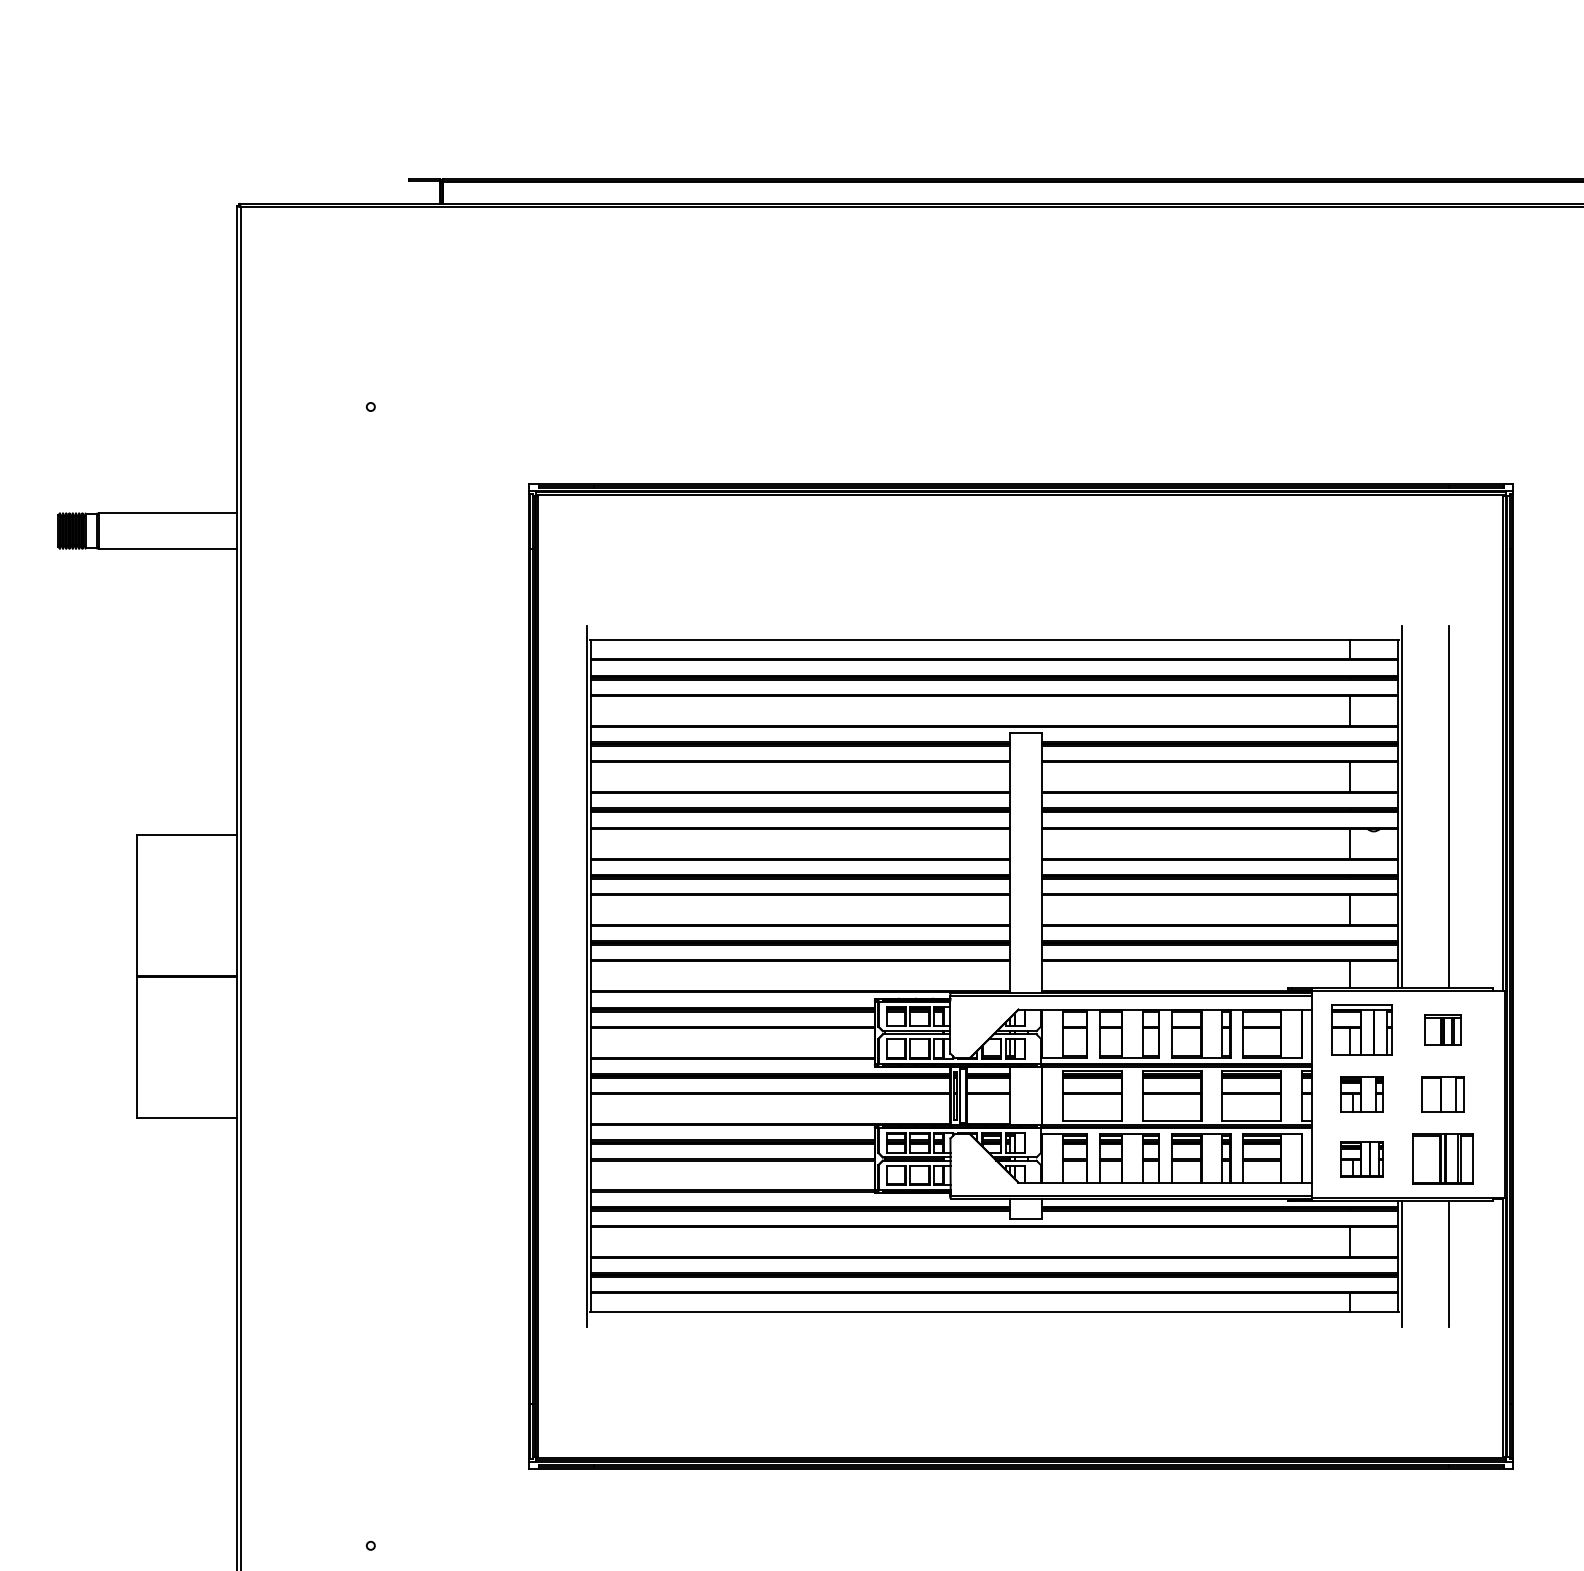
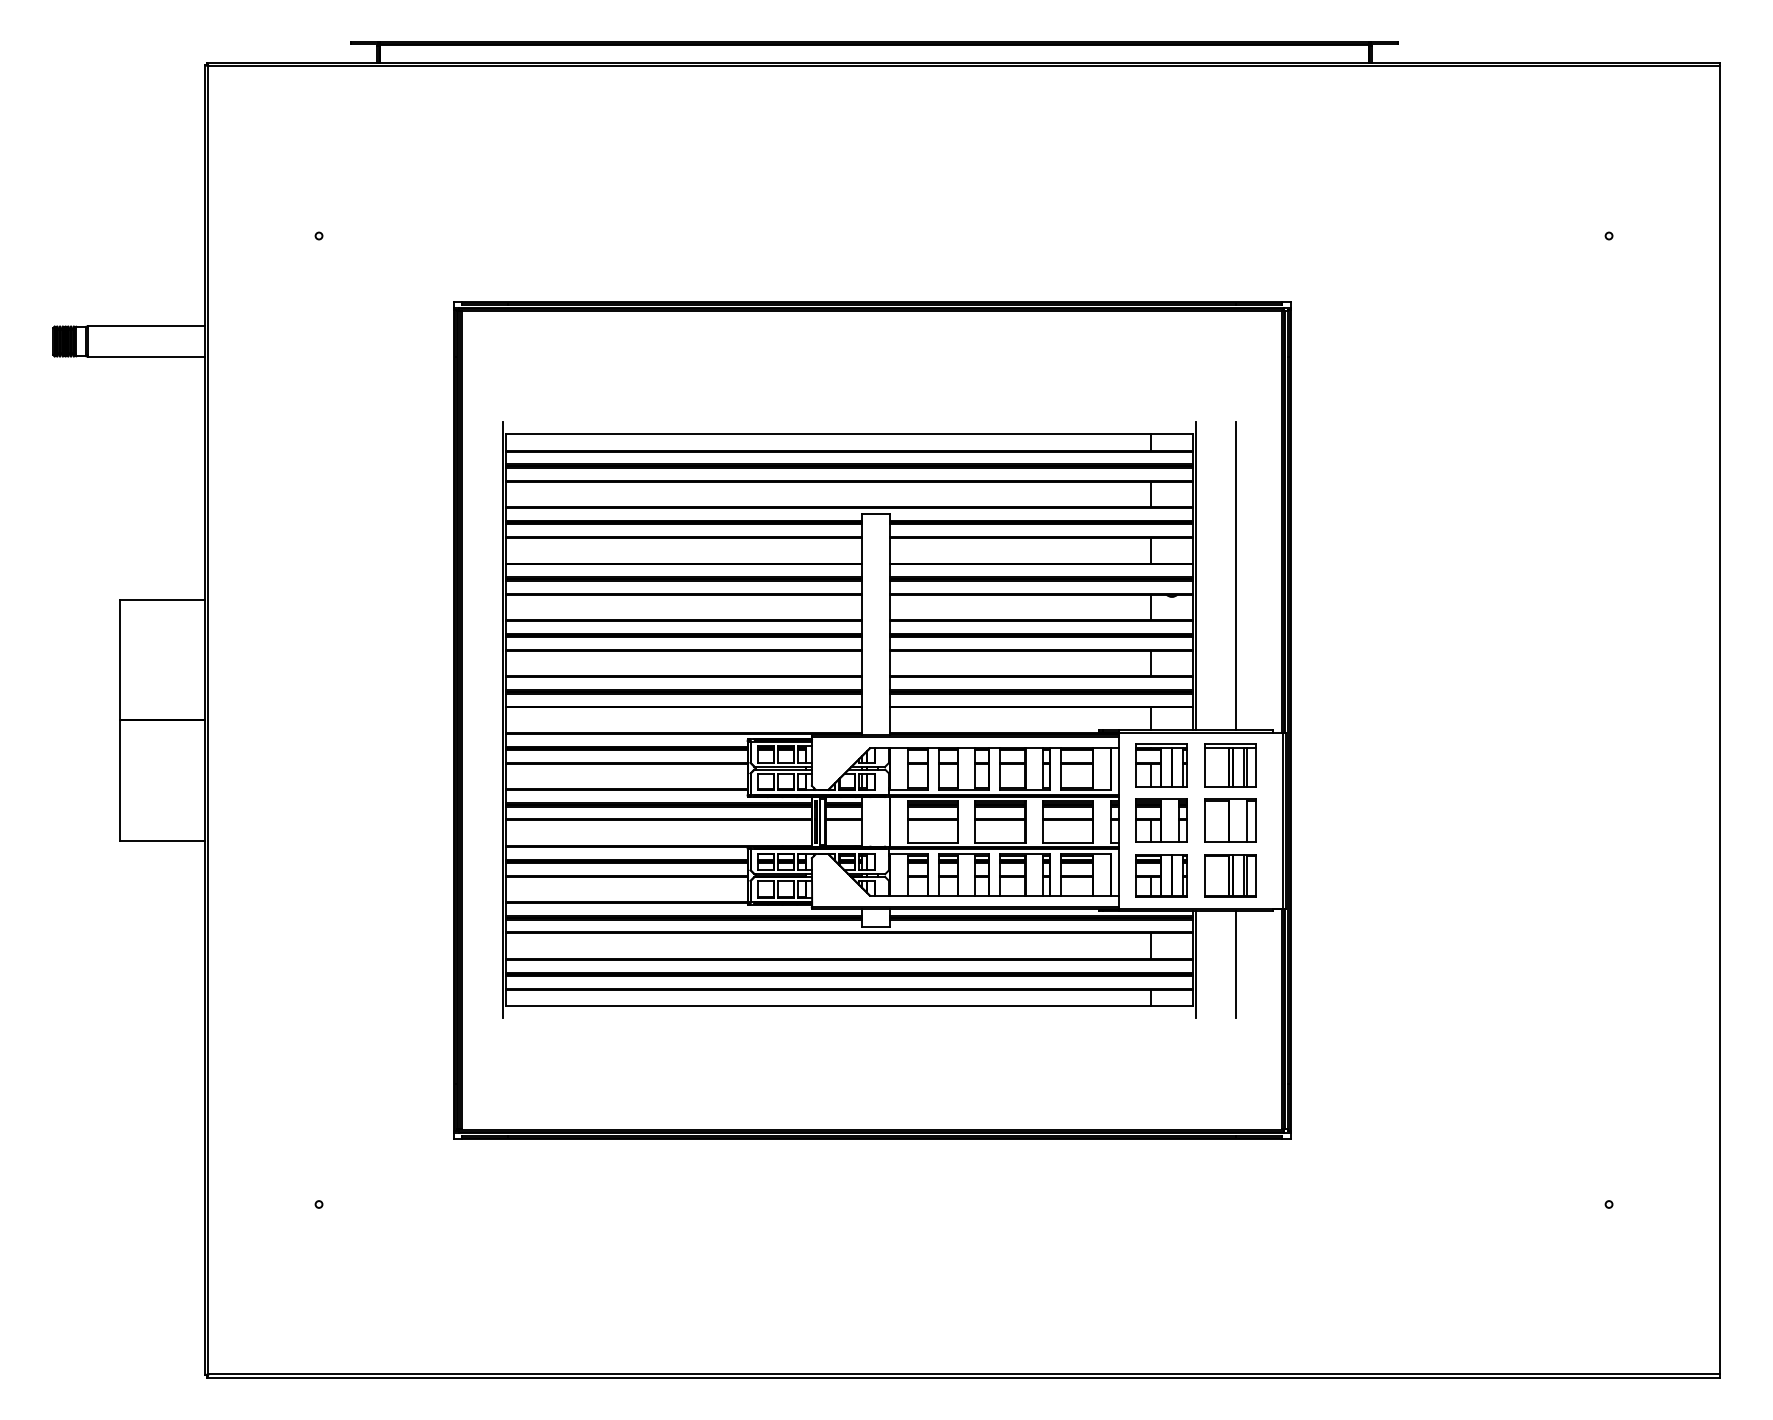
part: (1442, 1029) -> (1230, 765), size x1.67
part: (1361, 1094) -> (1161, 820), size x1.43
part: (1442, 1094) -> (1230, 820), size x1.43
part: (1361, 1158) -> (1161, 875), size x1.43

